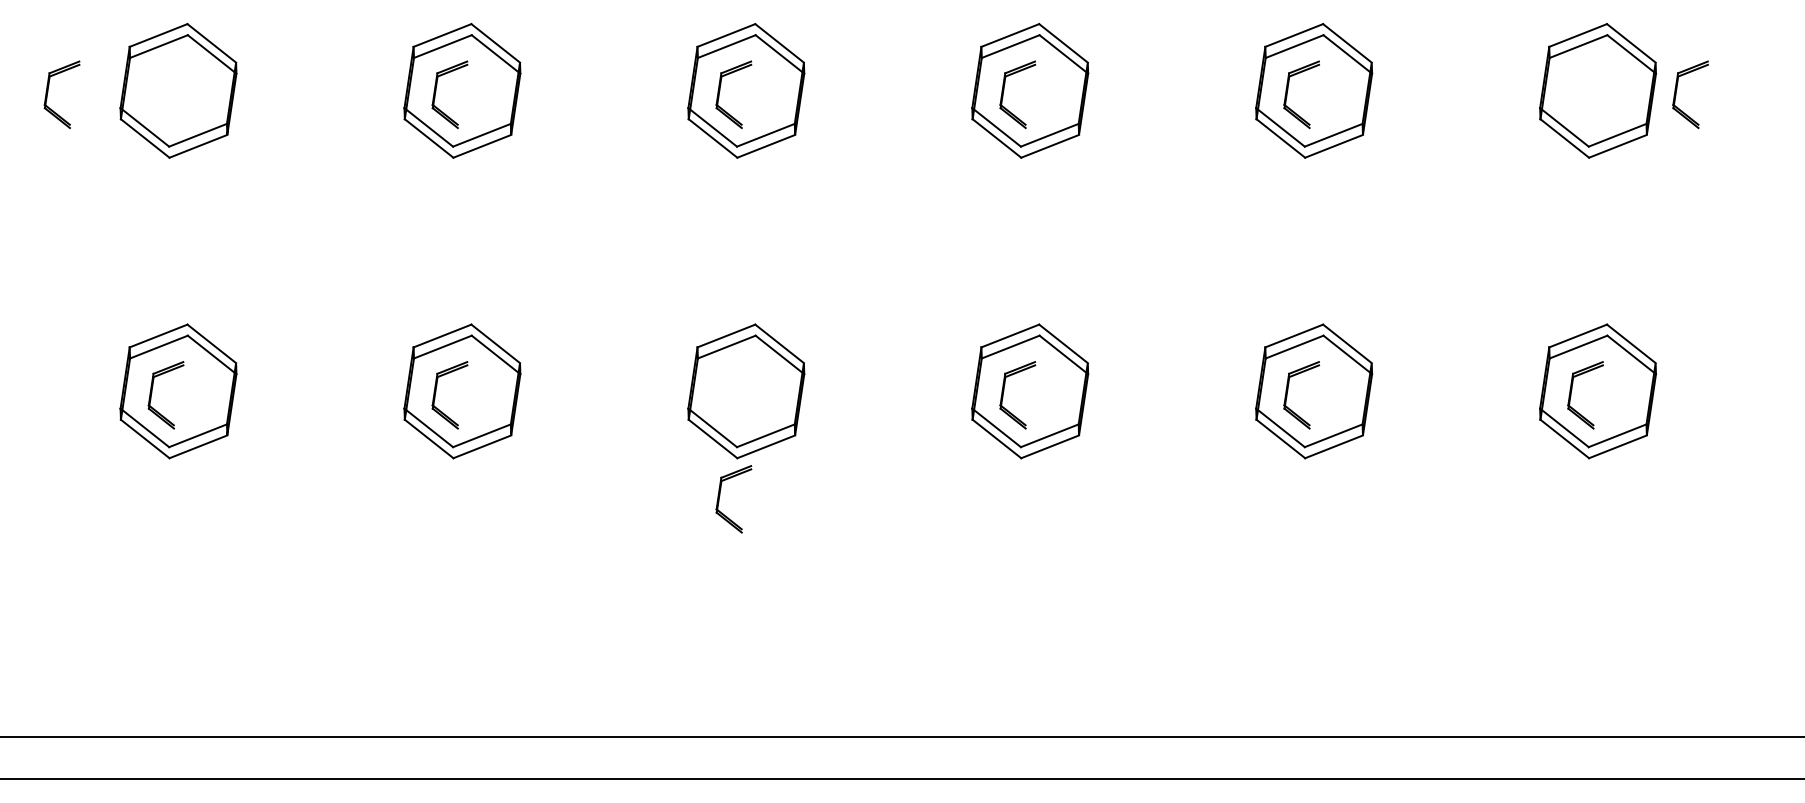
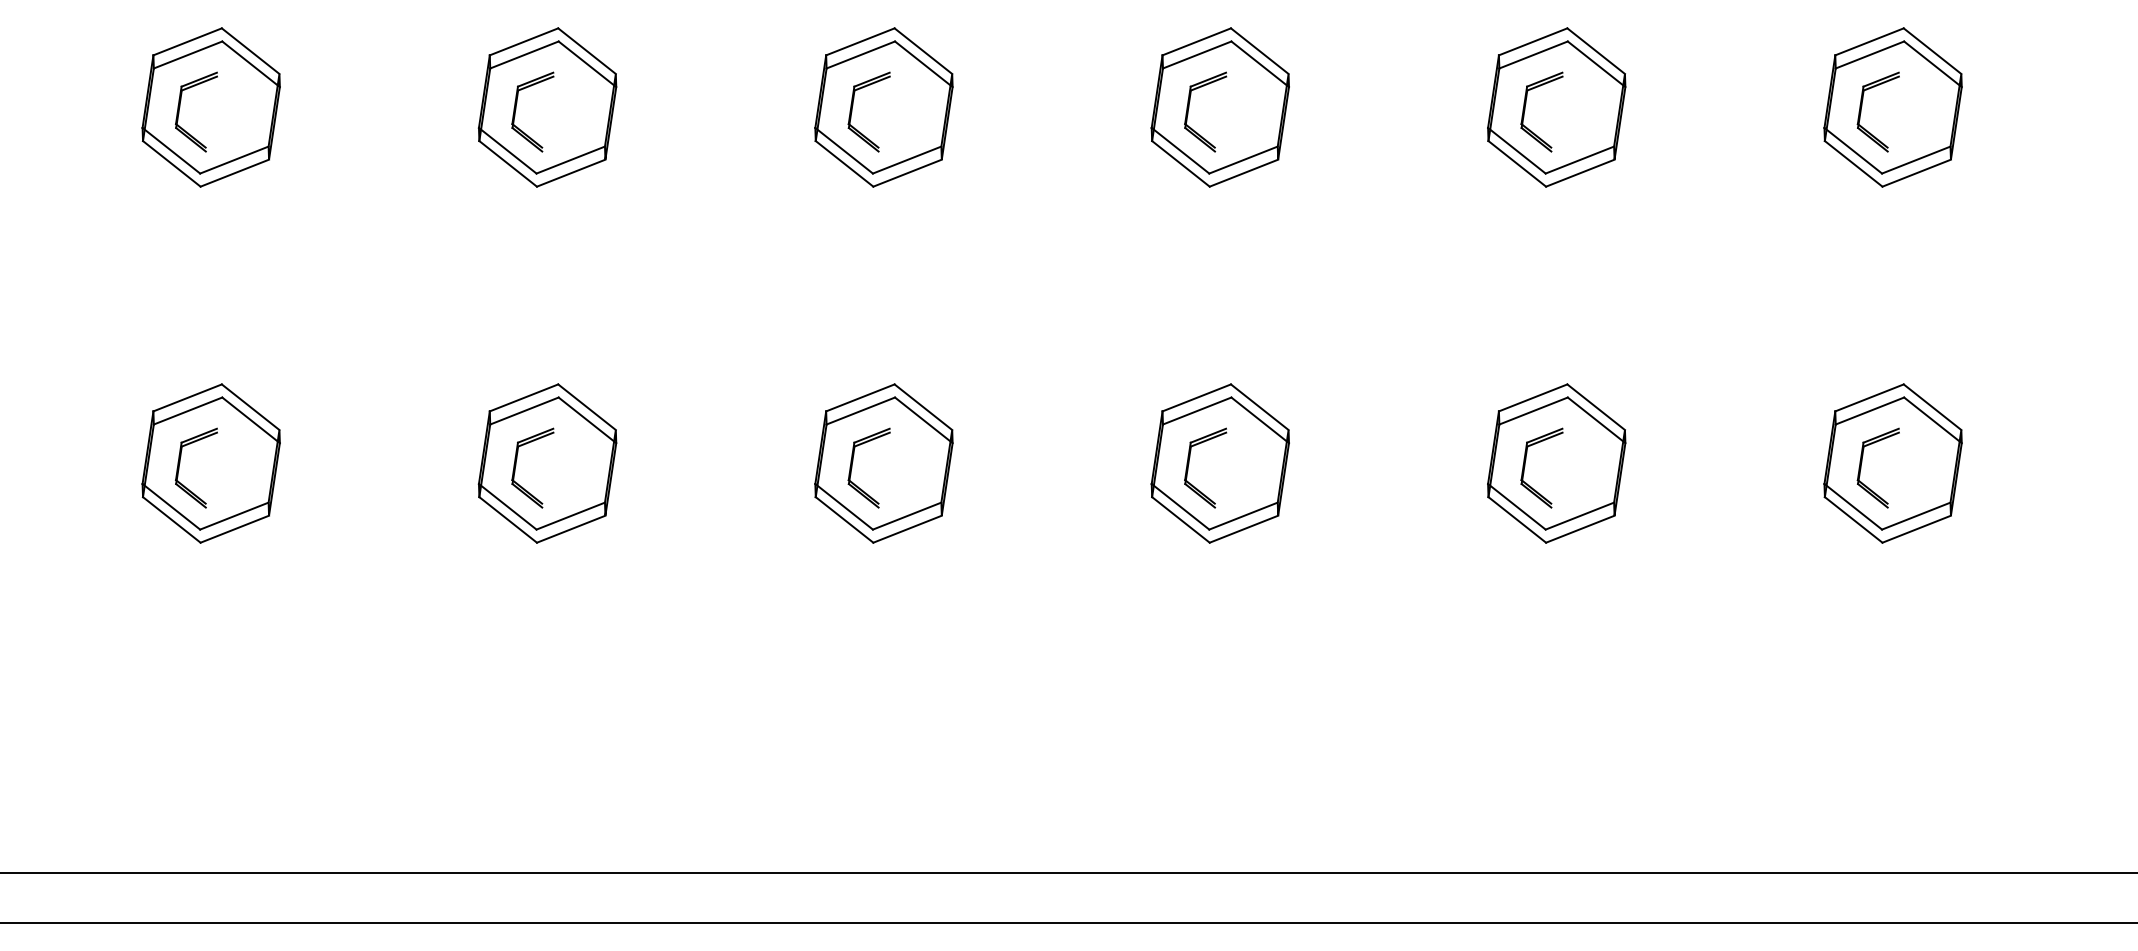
part: (1677, 89) -> (1862, 105), moved
part: (48, 92) -> (180, 109), moved
part: (720, 496) -> (853, 464), moved

